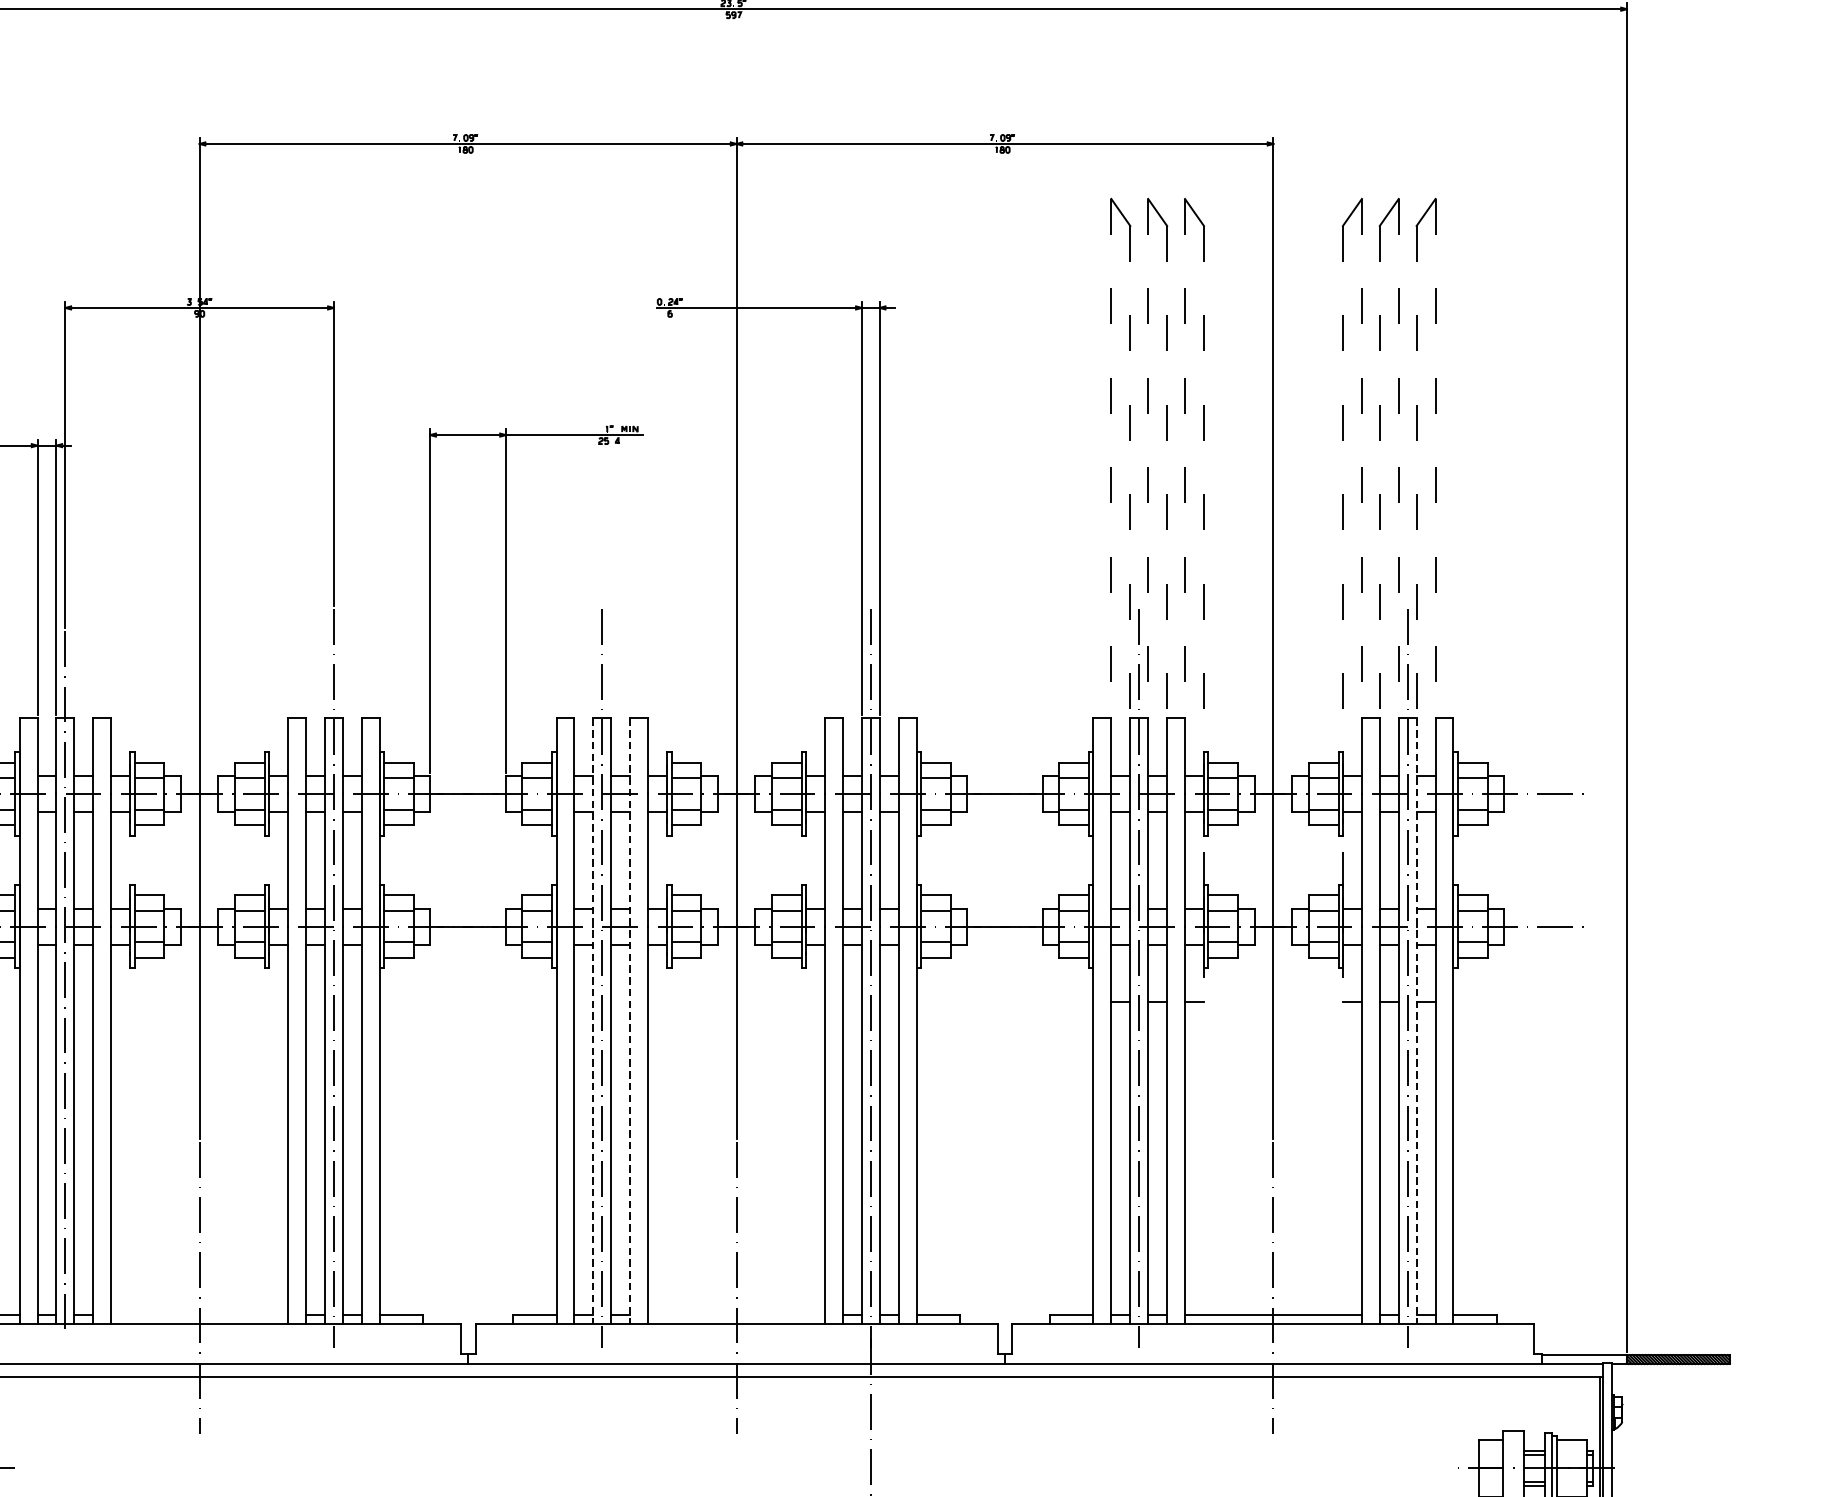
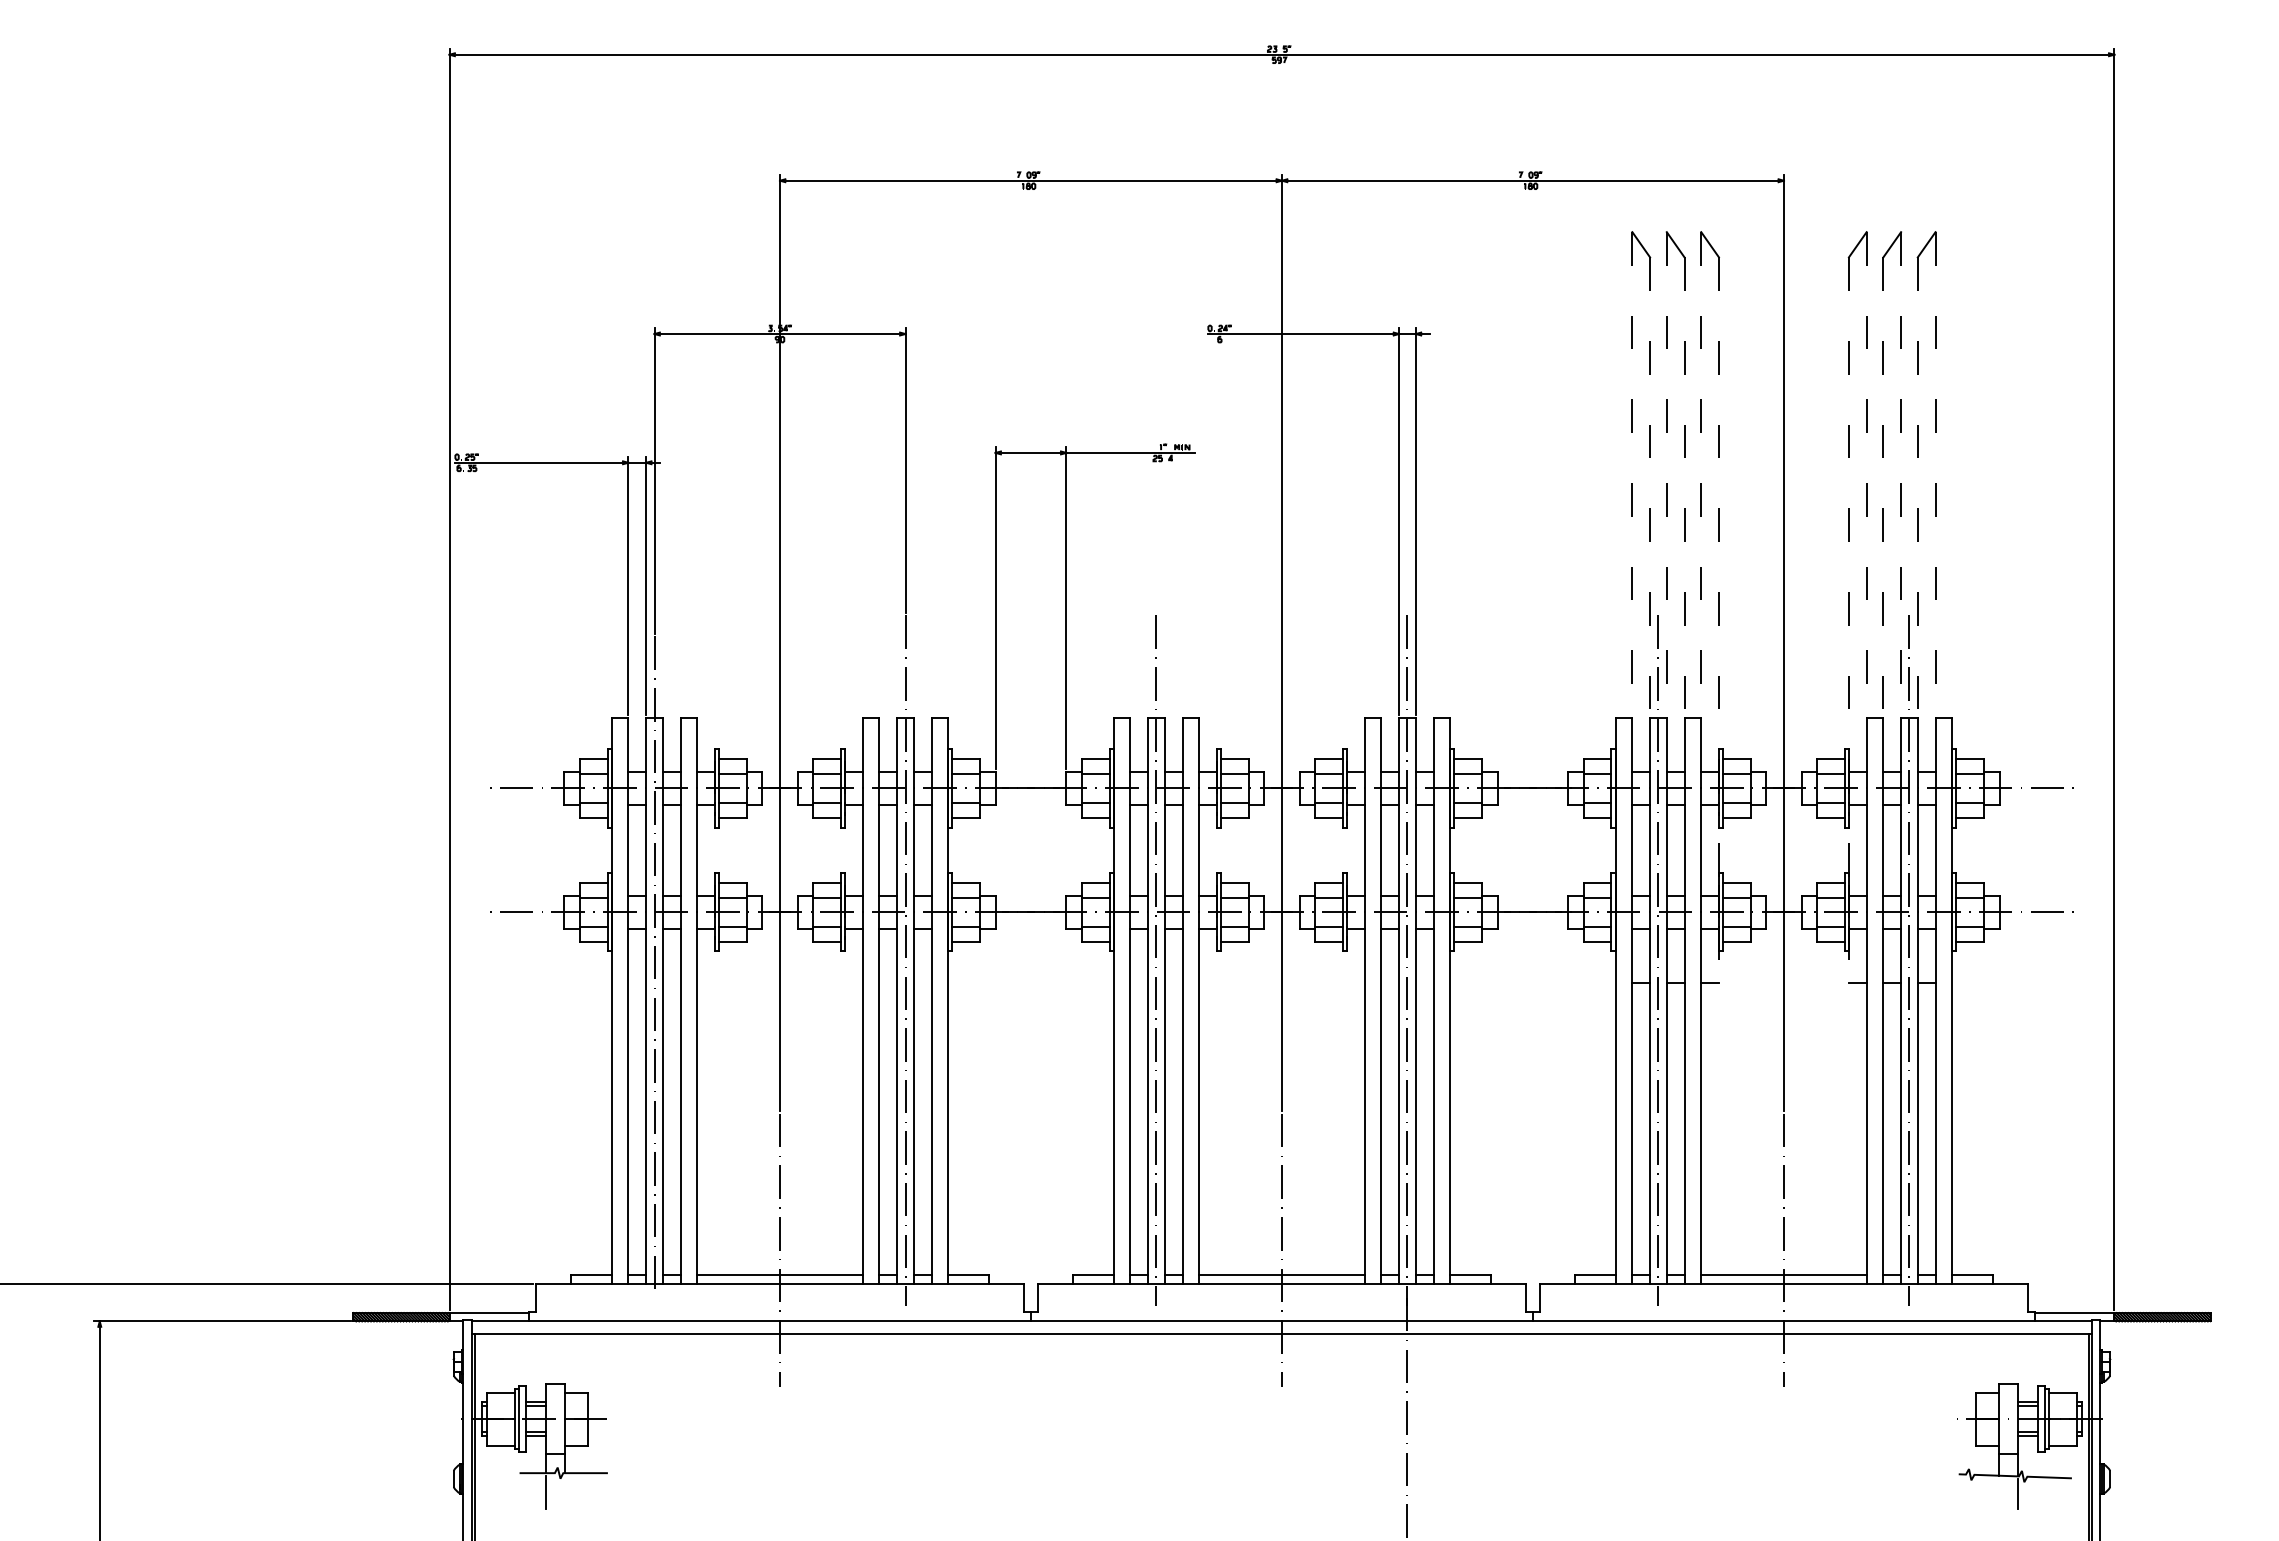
line: (593, 1021) -> (1148, 1001), dashed -> solid
line: (630, 1021) -> (1182, 1001), dashed -> solid
line: (1416, 1021) -> (1917, 1001), dashed -> solid
line: (199, 1314) -> (779, 1275), added
line: (736, 1314) -> (1281, 1275), added

